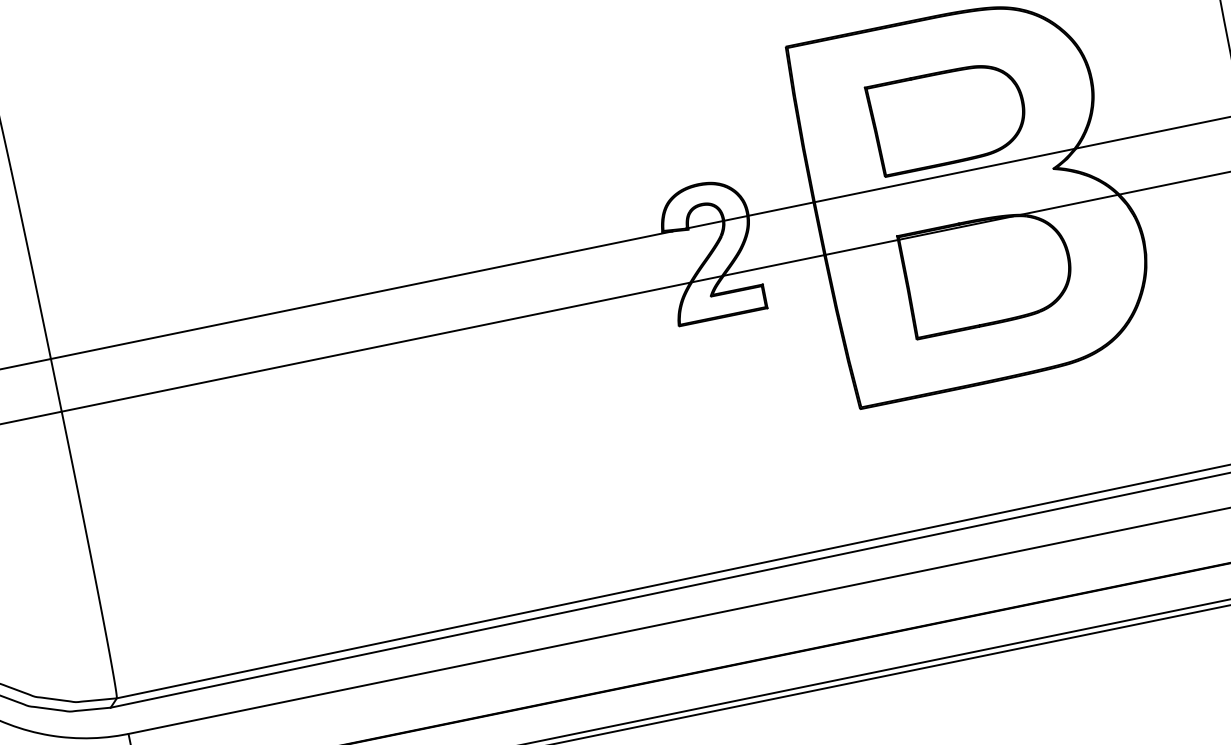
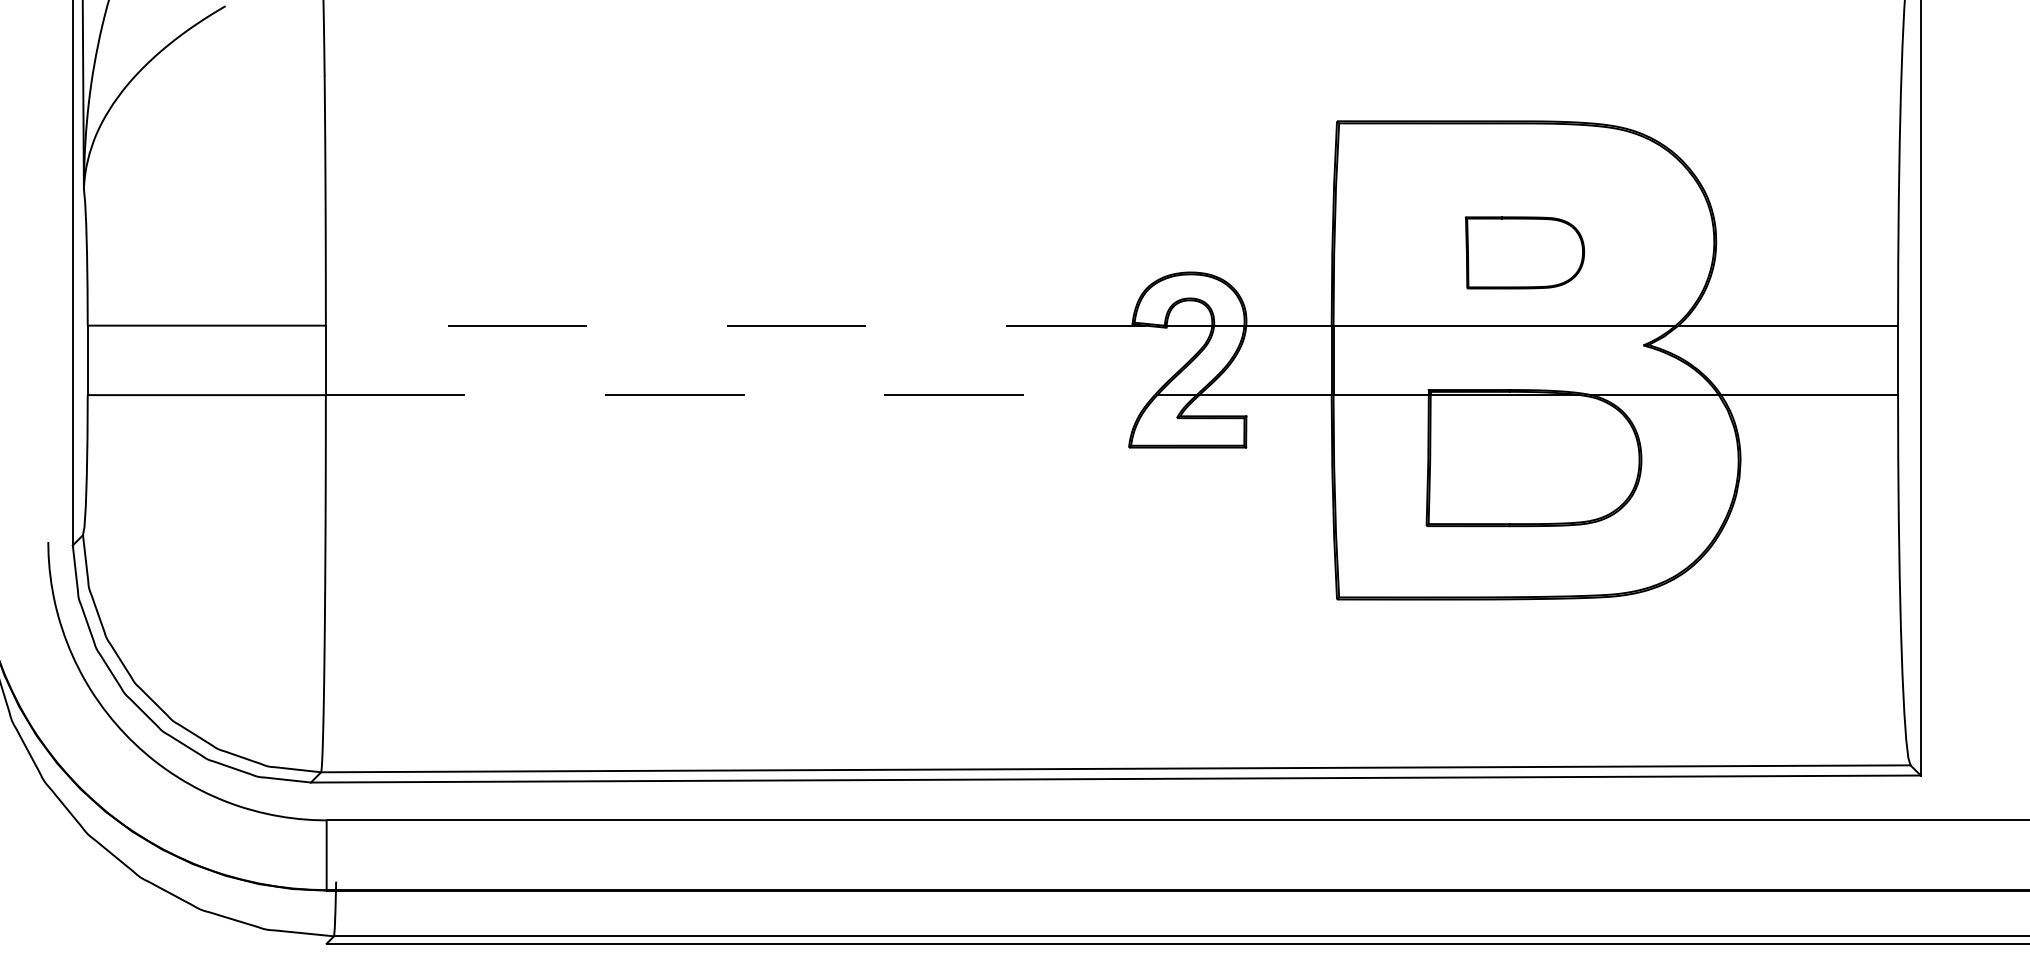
part: (948, 117) -> (1524, 252), size x0.6
line: (361, 295) -> (735, 325), solid -> dashed
line: (376, 347) -> (740, 395), solid -> dashed

